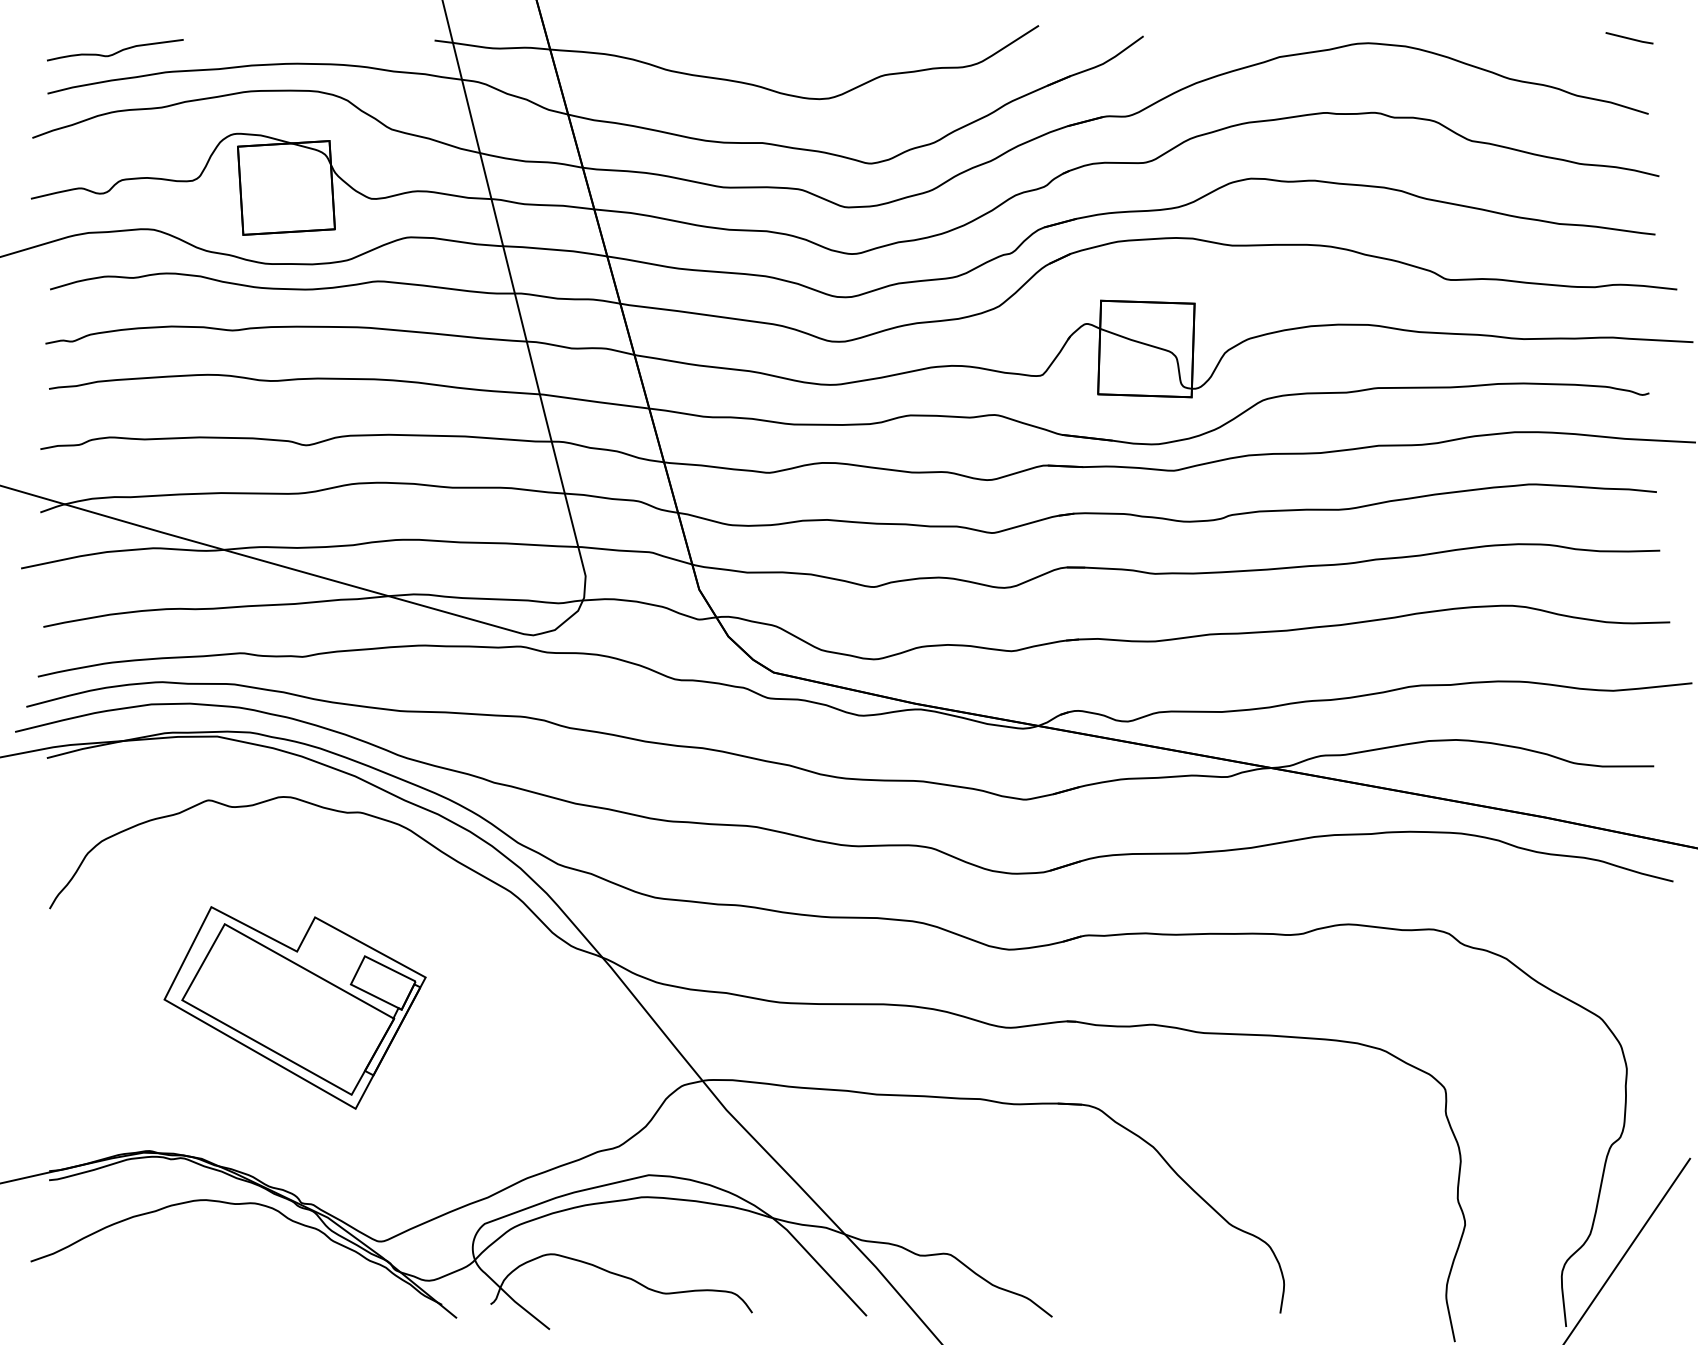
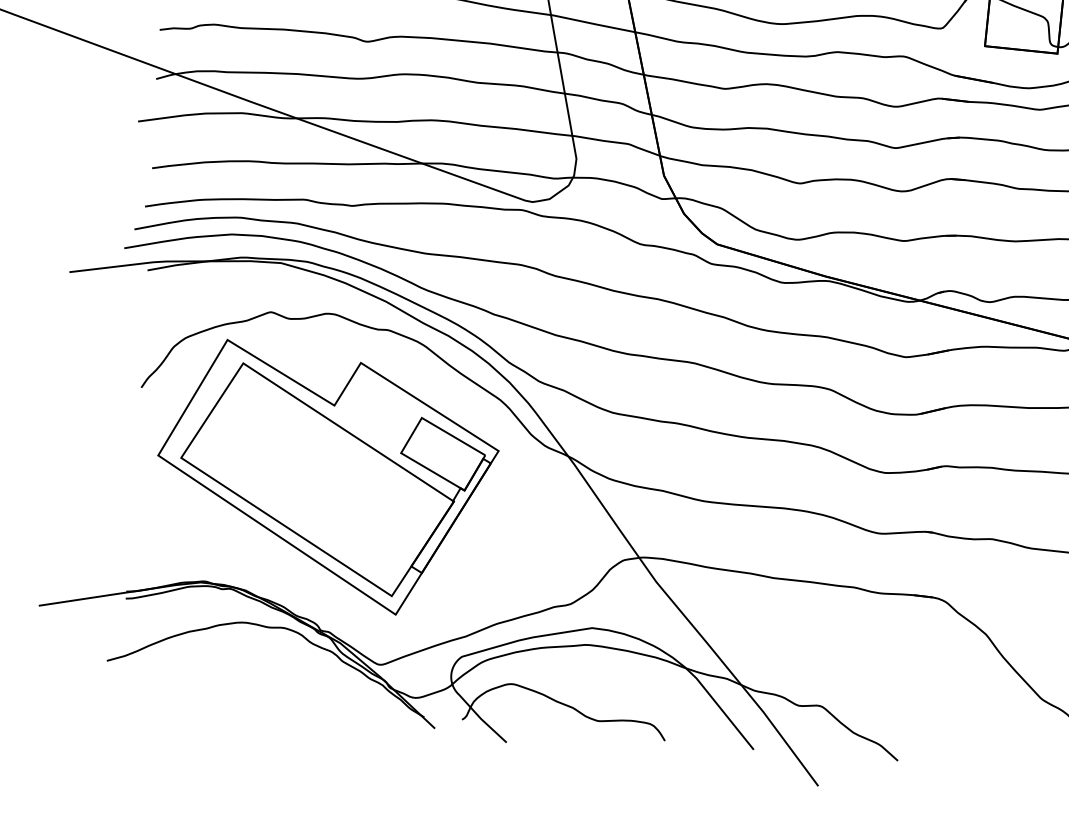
part: (294, 1007) -> (326, 478), size x1.67

